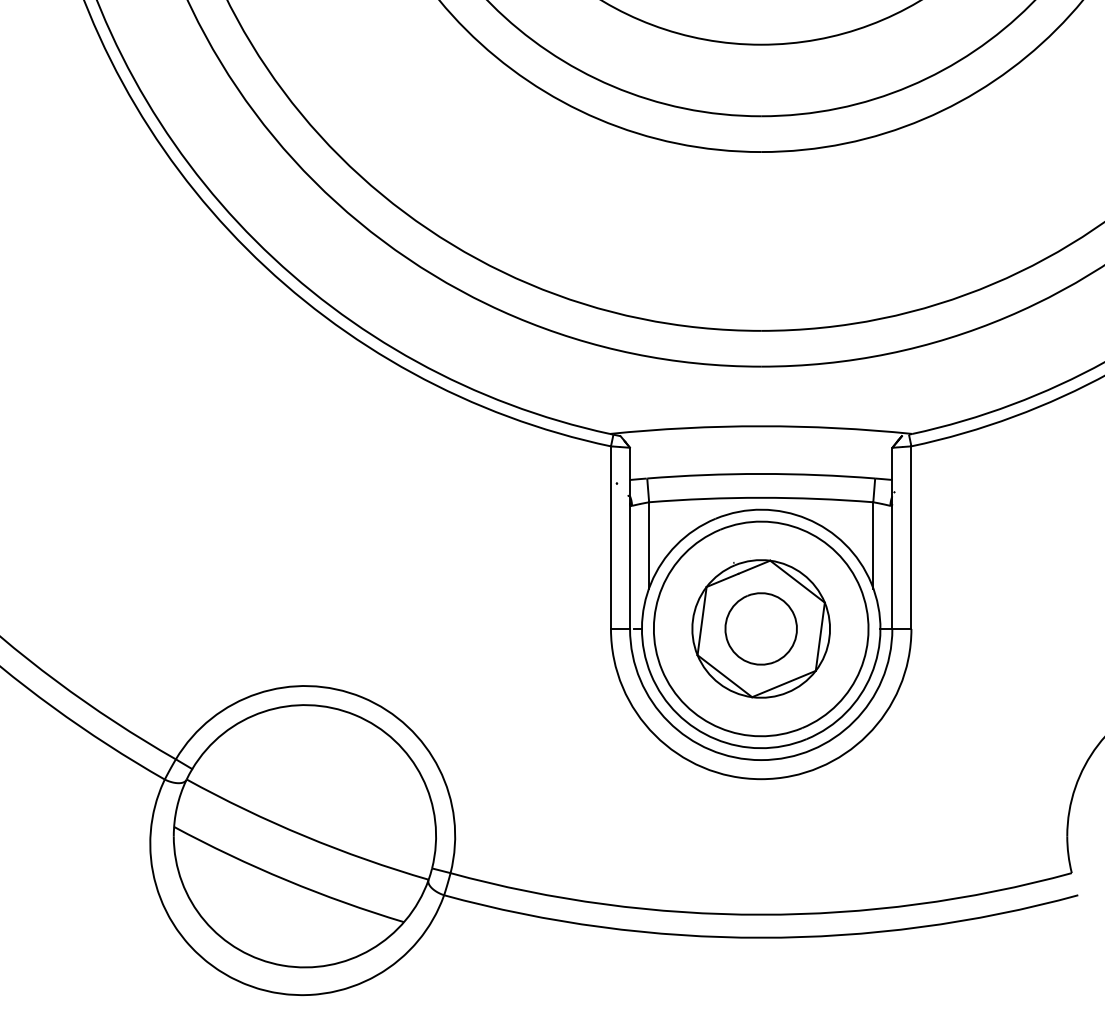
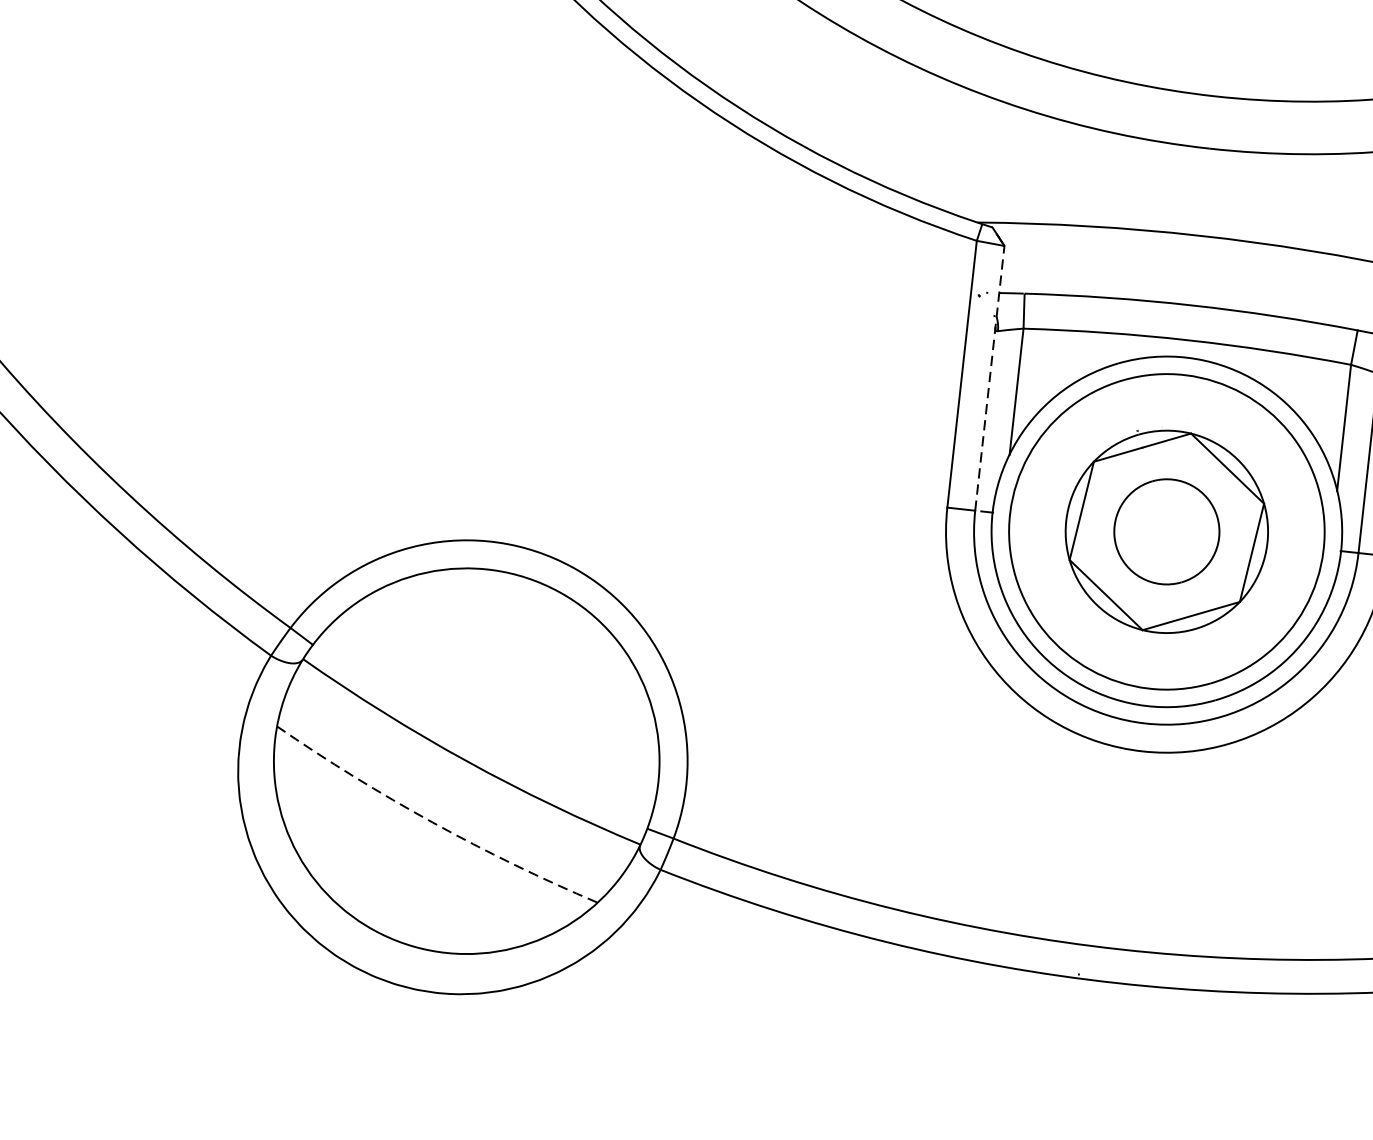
line: (630, 538) -> (990, 378), solid -> dashed
arc: (286, 880) -> (432, 822), solid -> dashed

